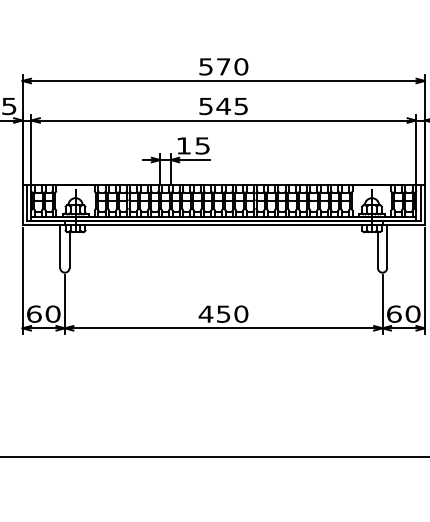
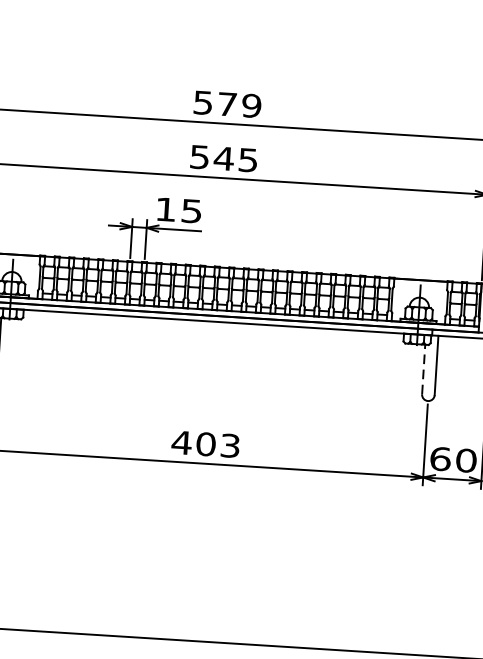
text: (241, 66) -> (251, 105), 570 -> 579
line: (377, 249) -> (423, 368), solid -> dashed
text: (232, 313) -> (218, 444), 450 -> 403

